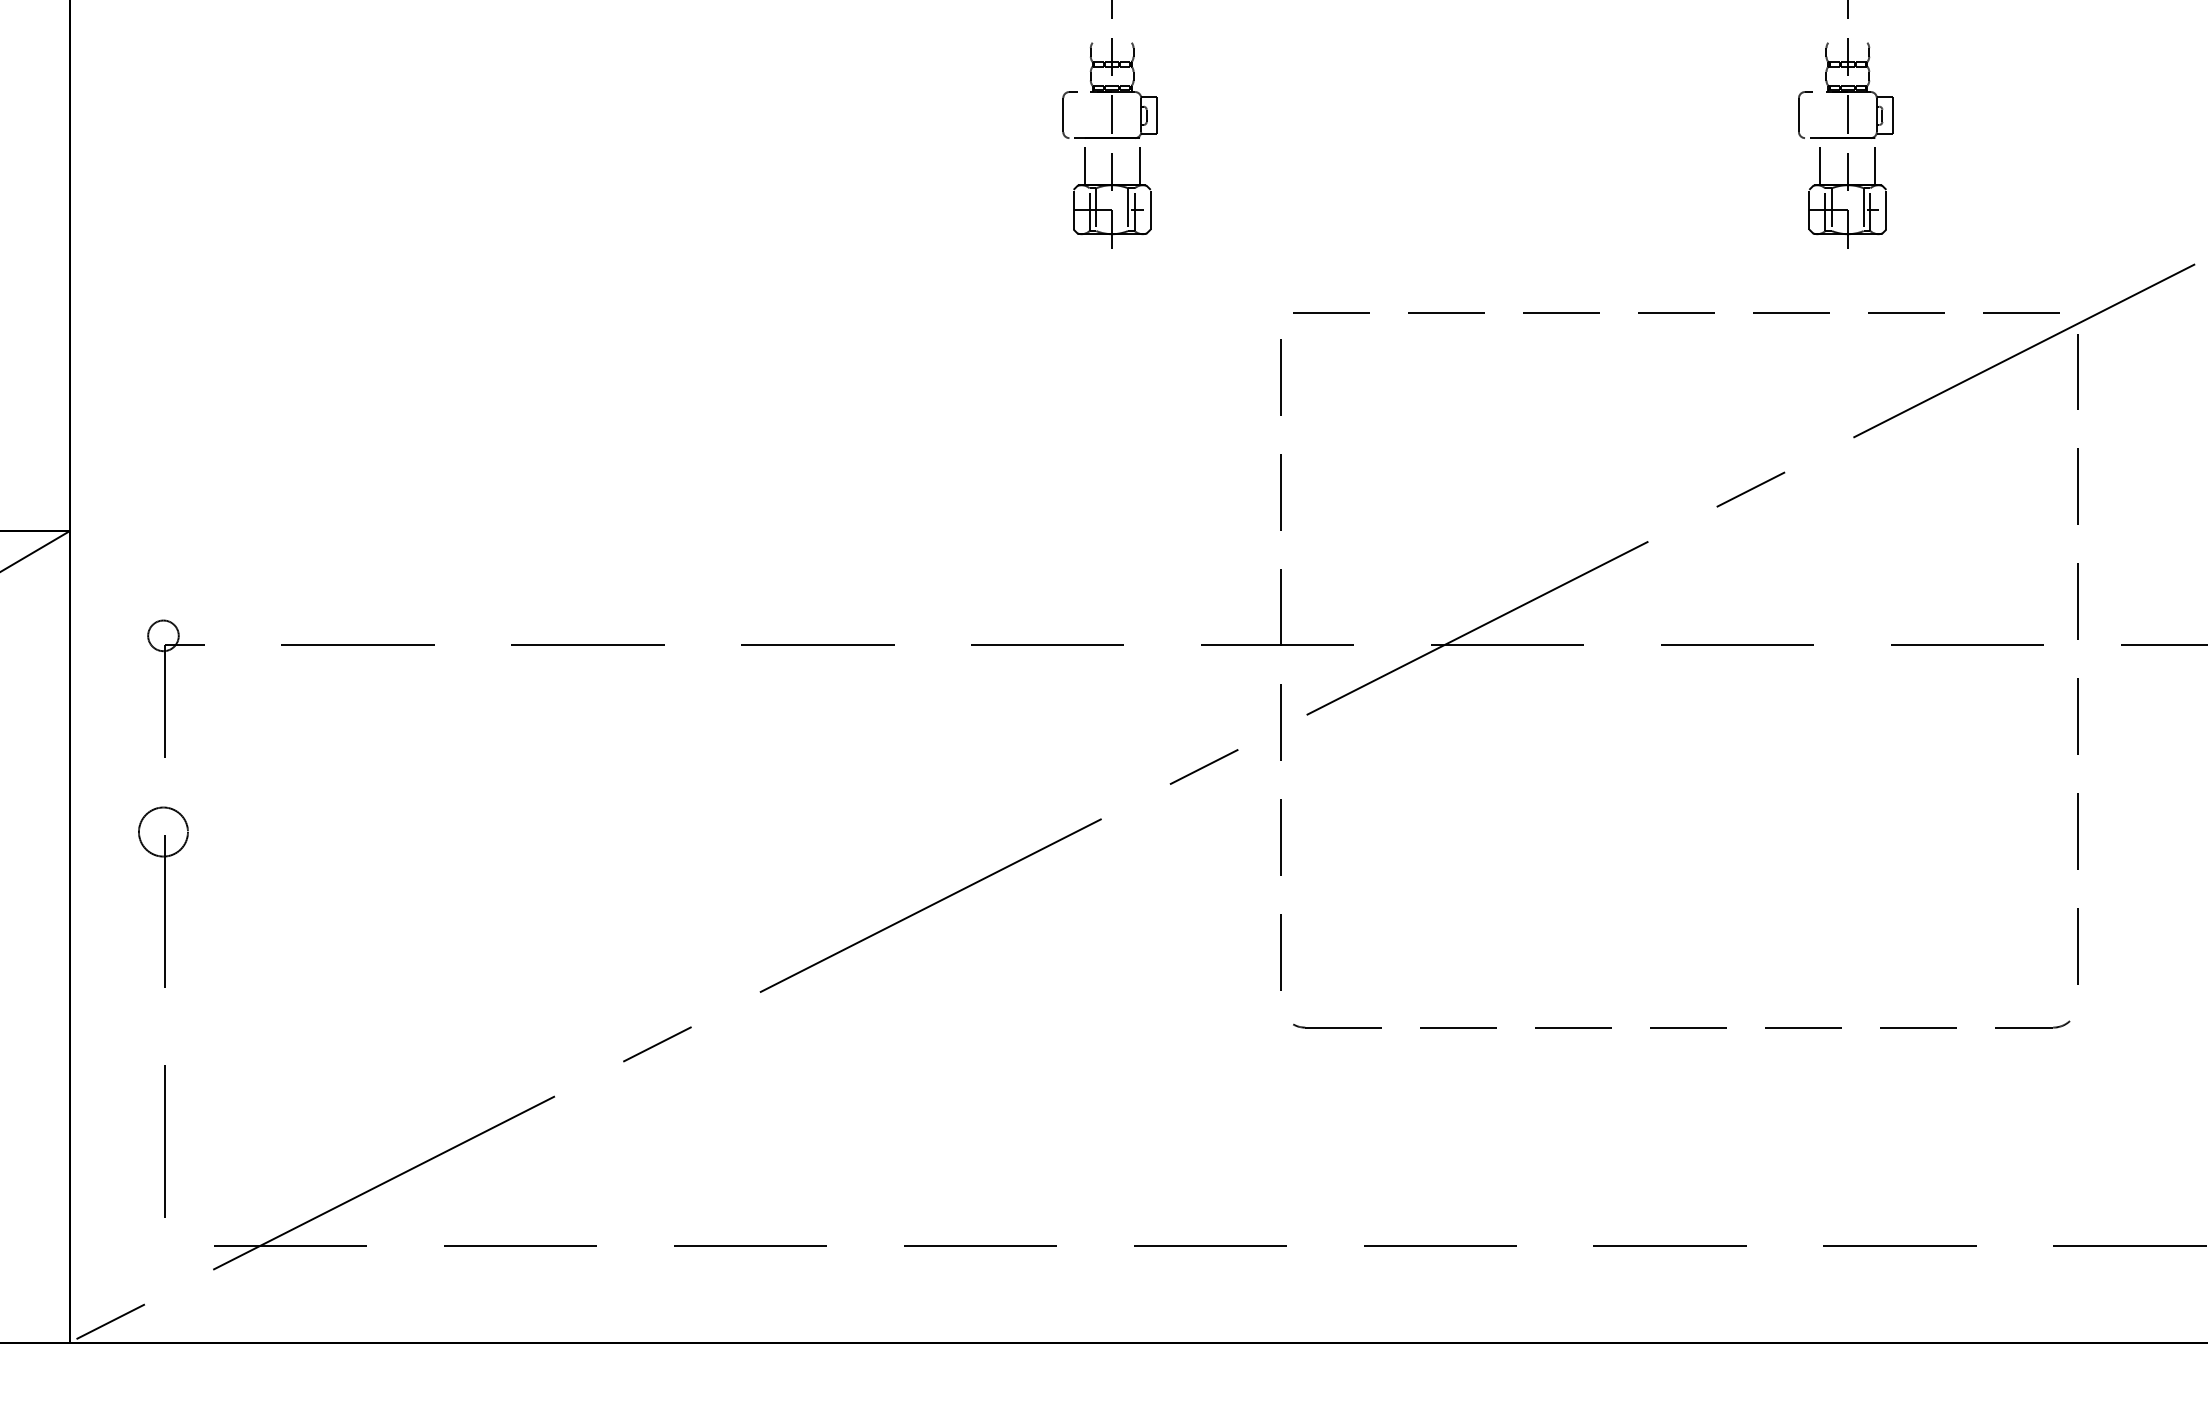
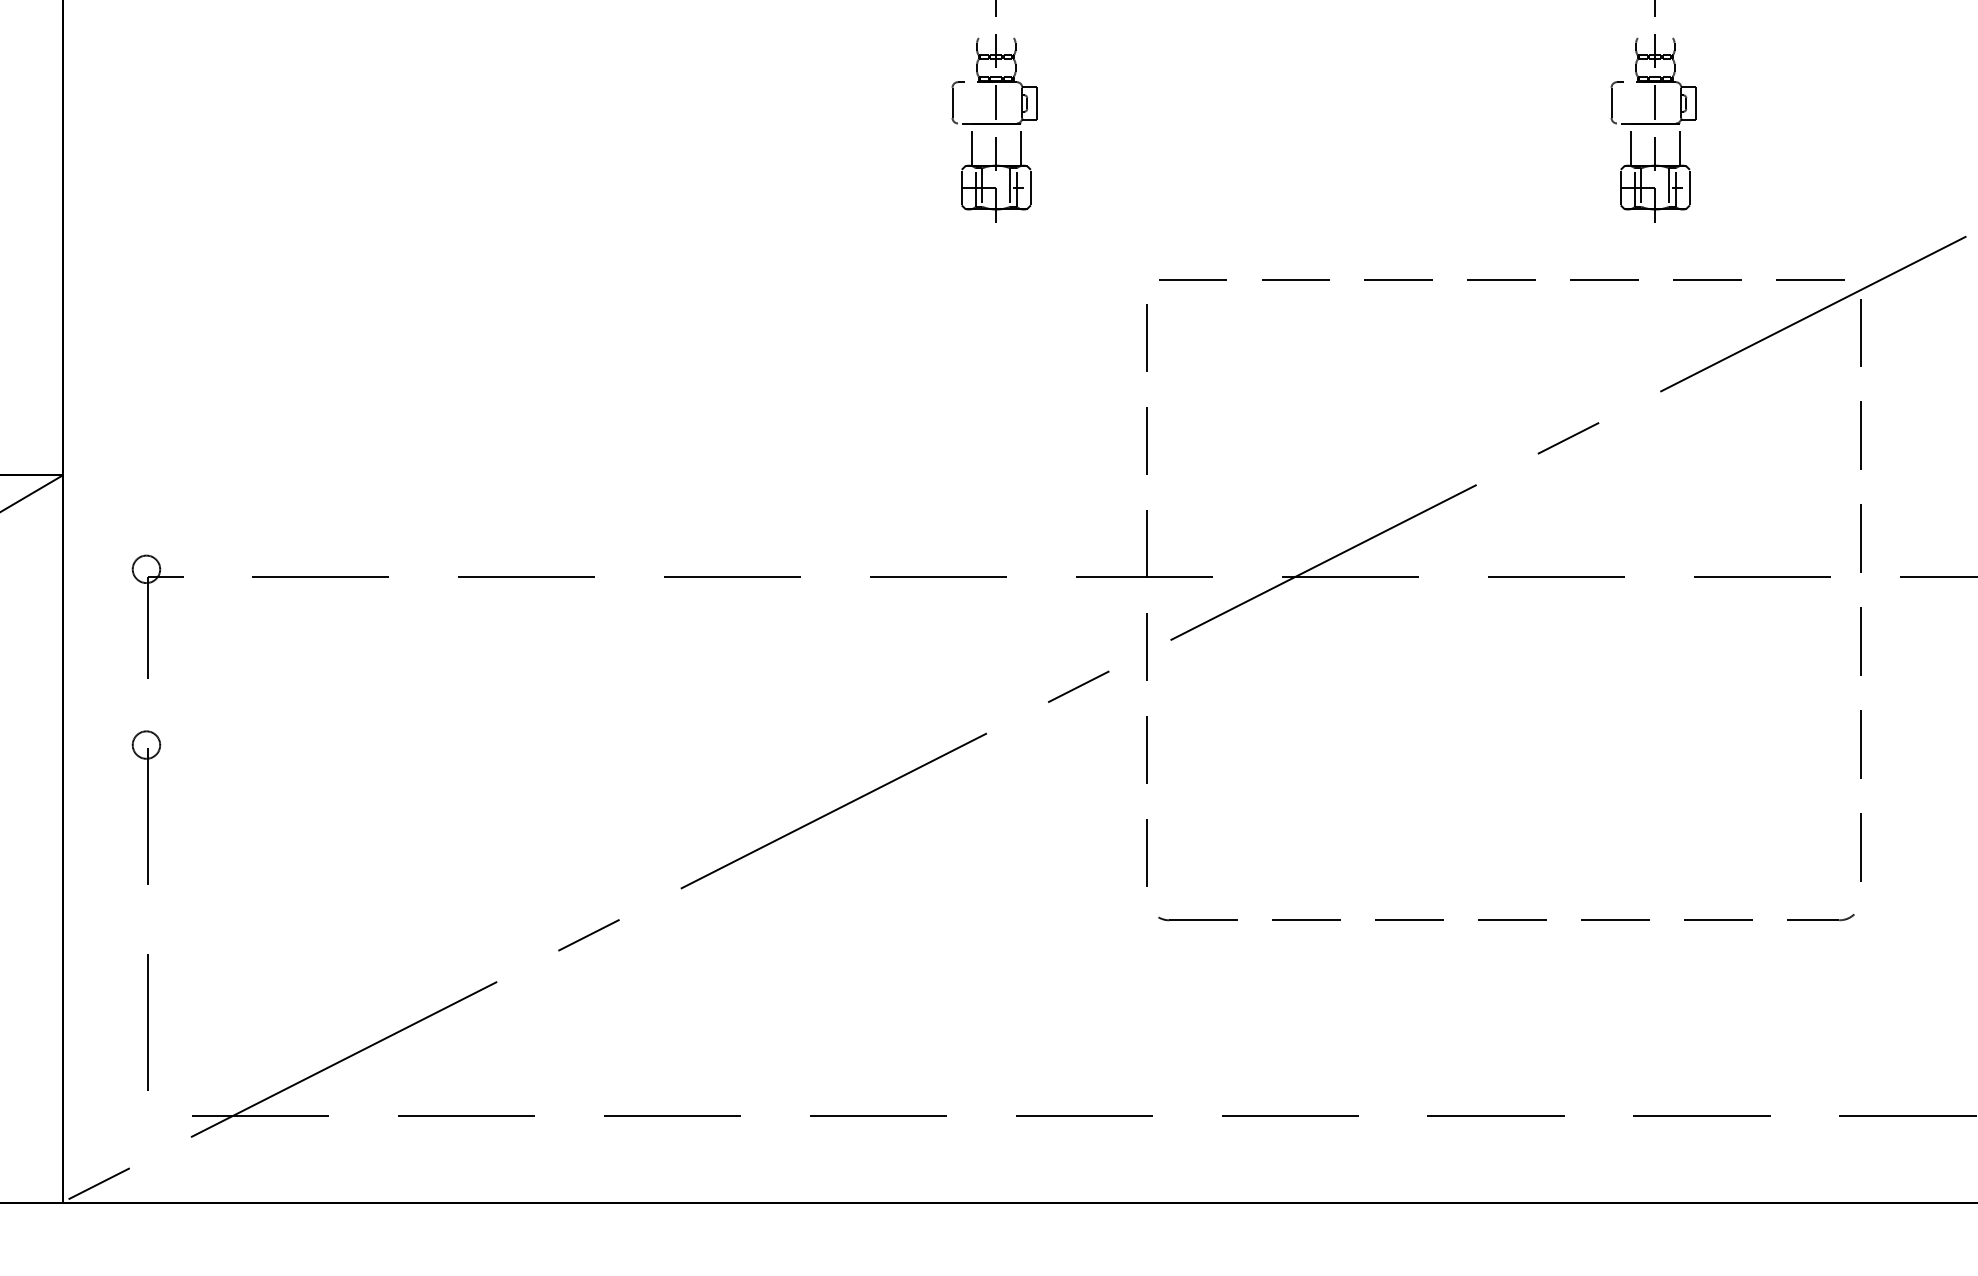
circle: (163, 831) -> (146, 744), size x0.62

